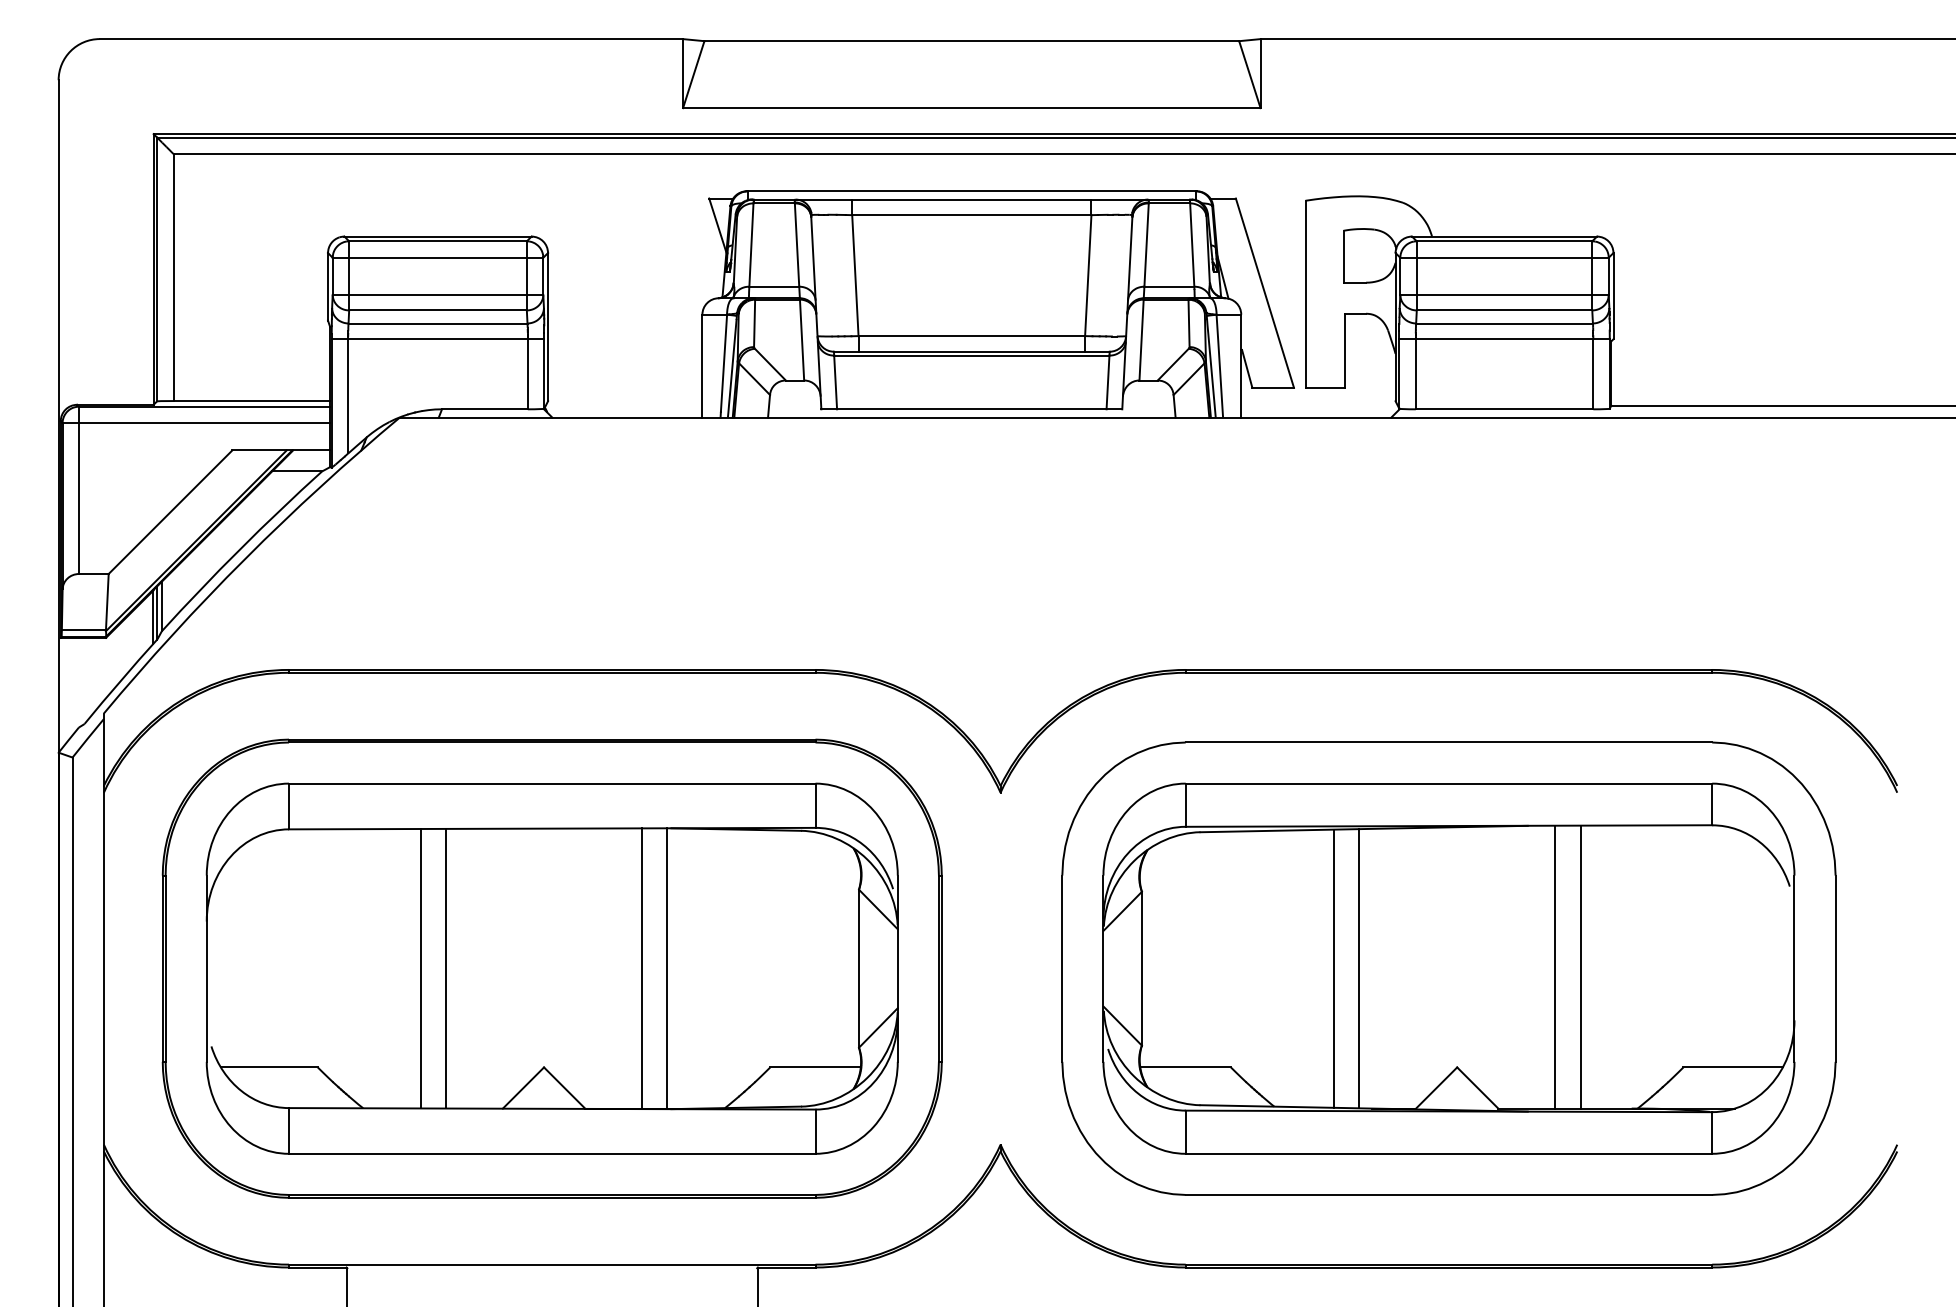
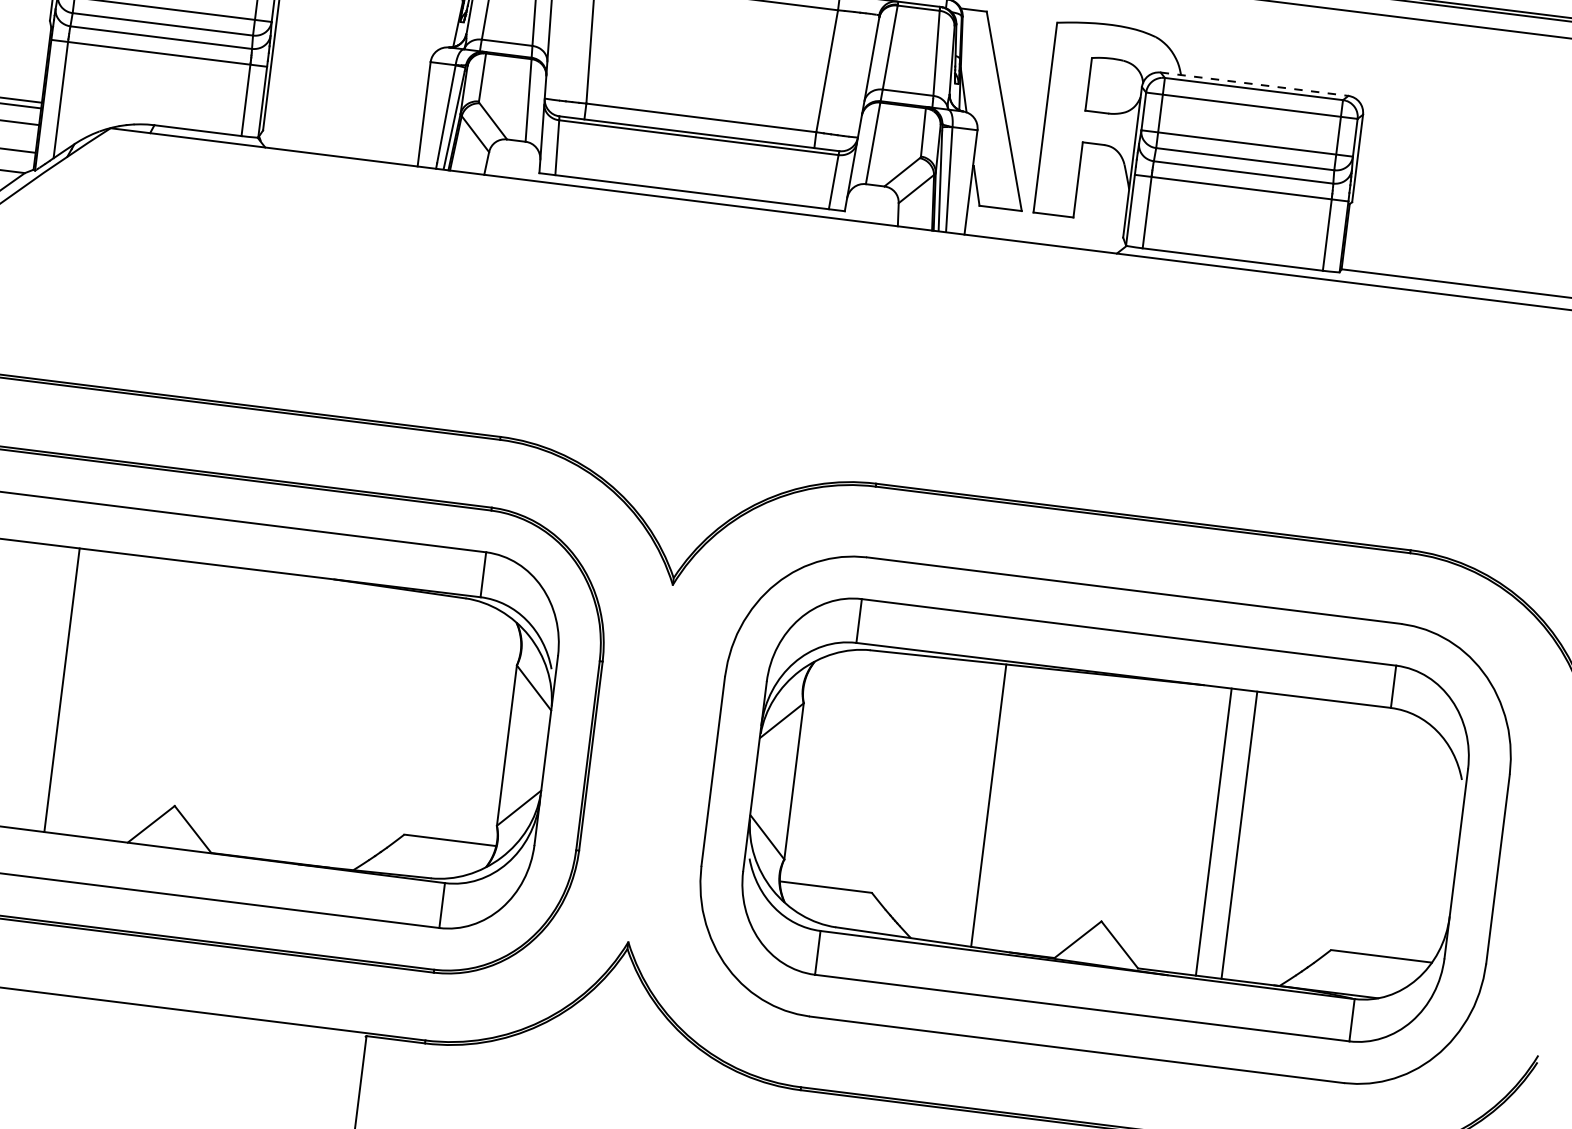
line: (1504, 236) -> (1254, 84), solid -> dashed
line: (445, 968) -> (87, 693), removed
line: (642, 968) -> (287, 718), removed
line: (667, 968) -> (312, 721), removed
line: (1359, 968) -> (1014, 808), removed

